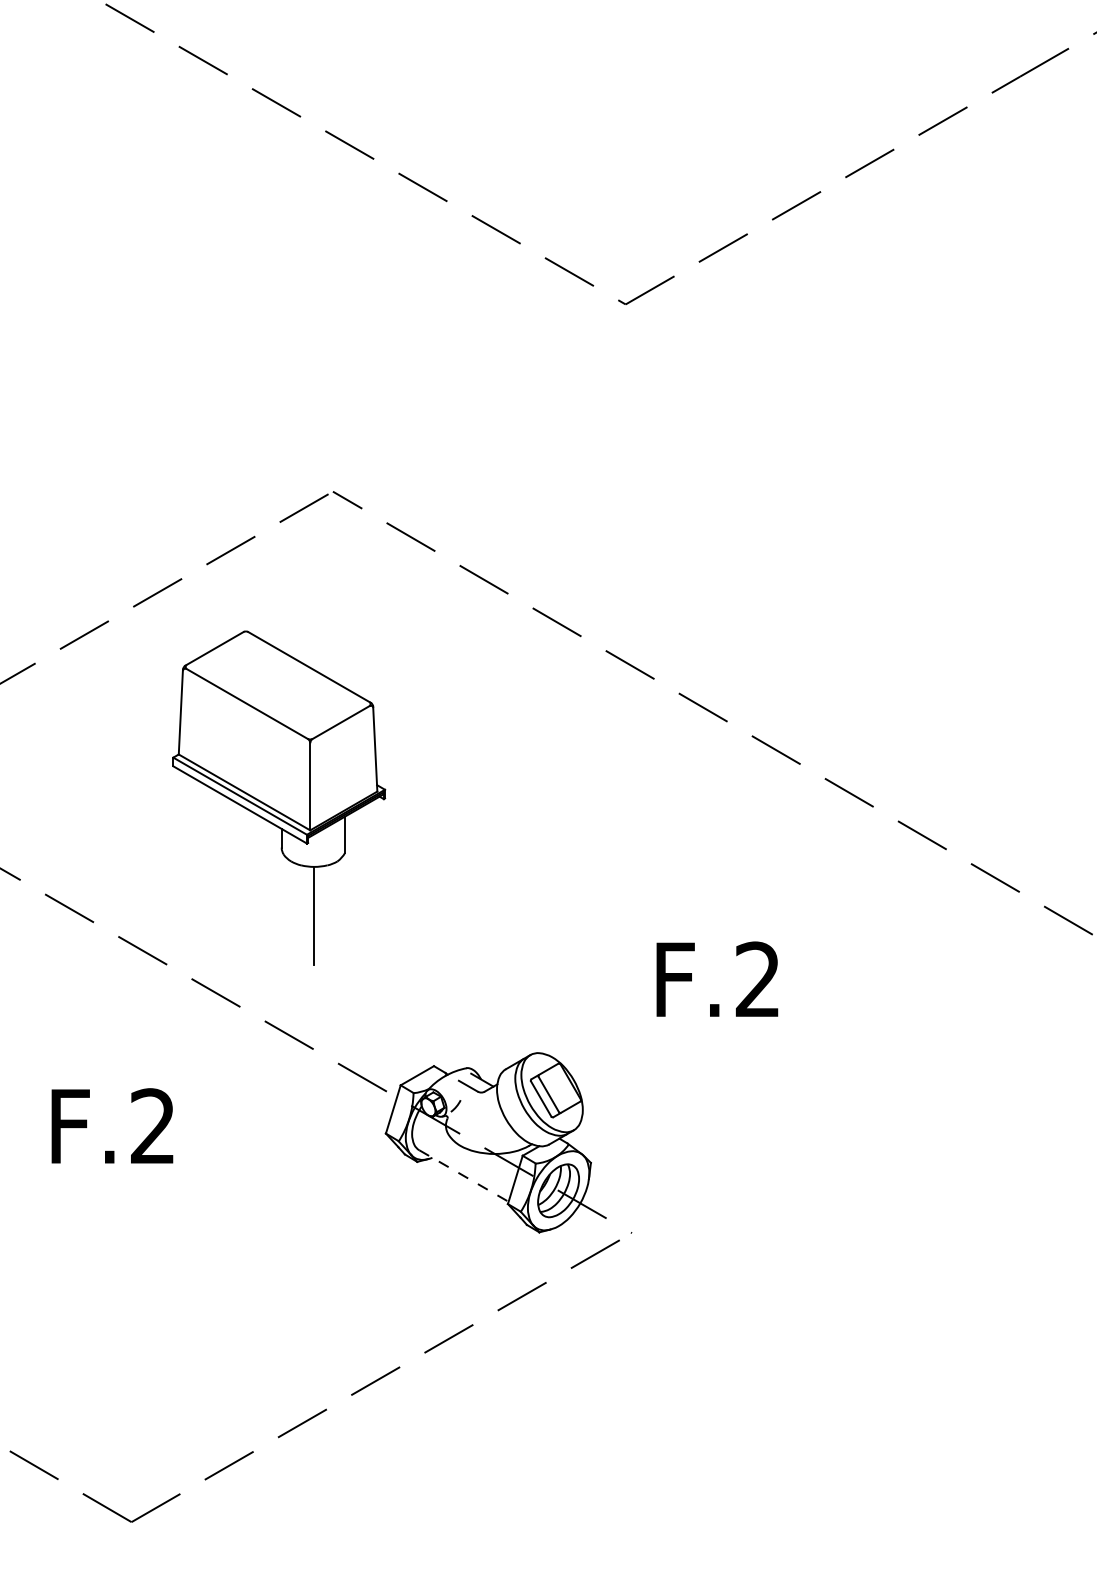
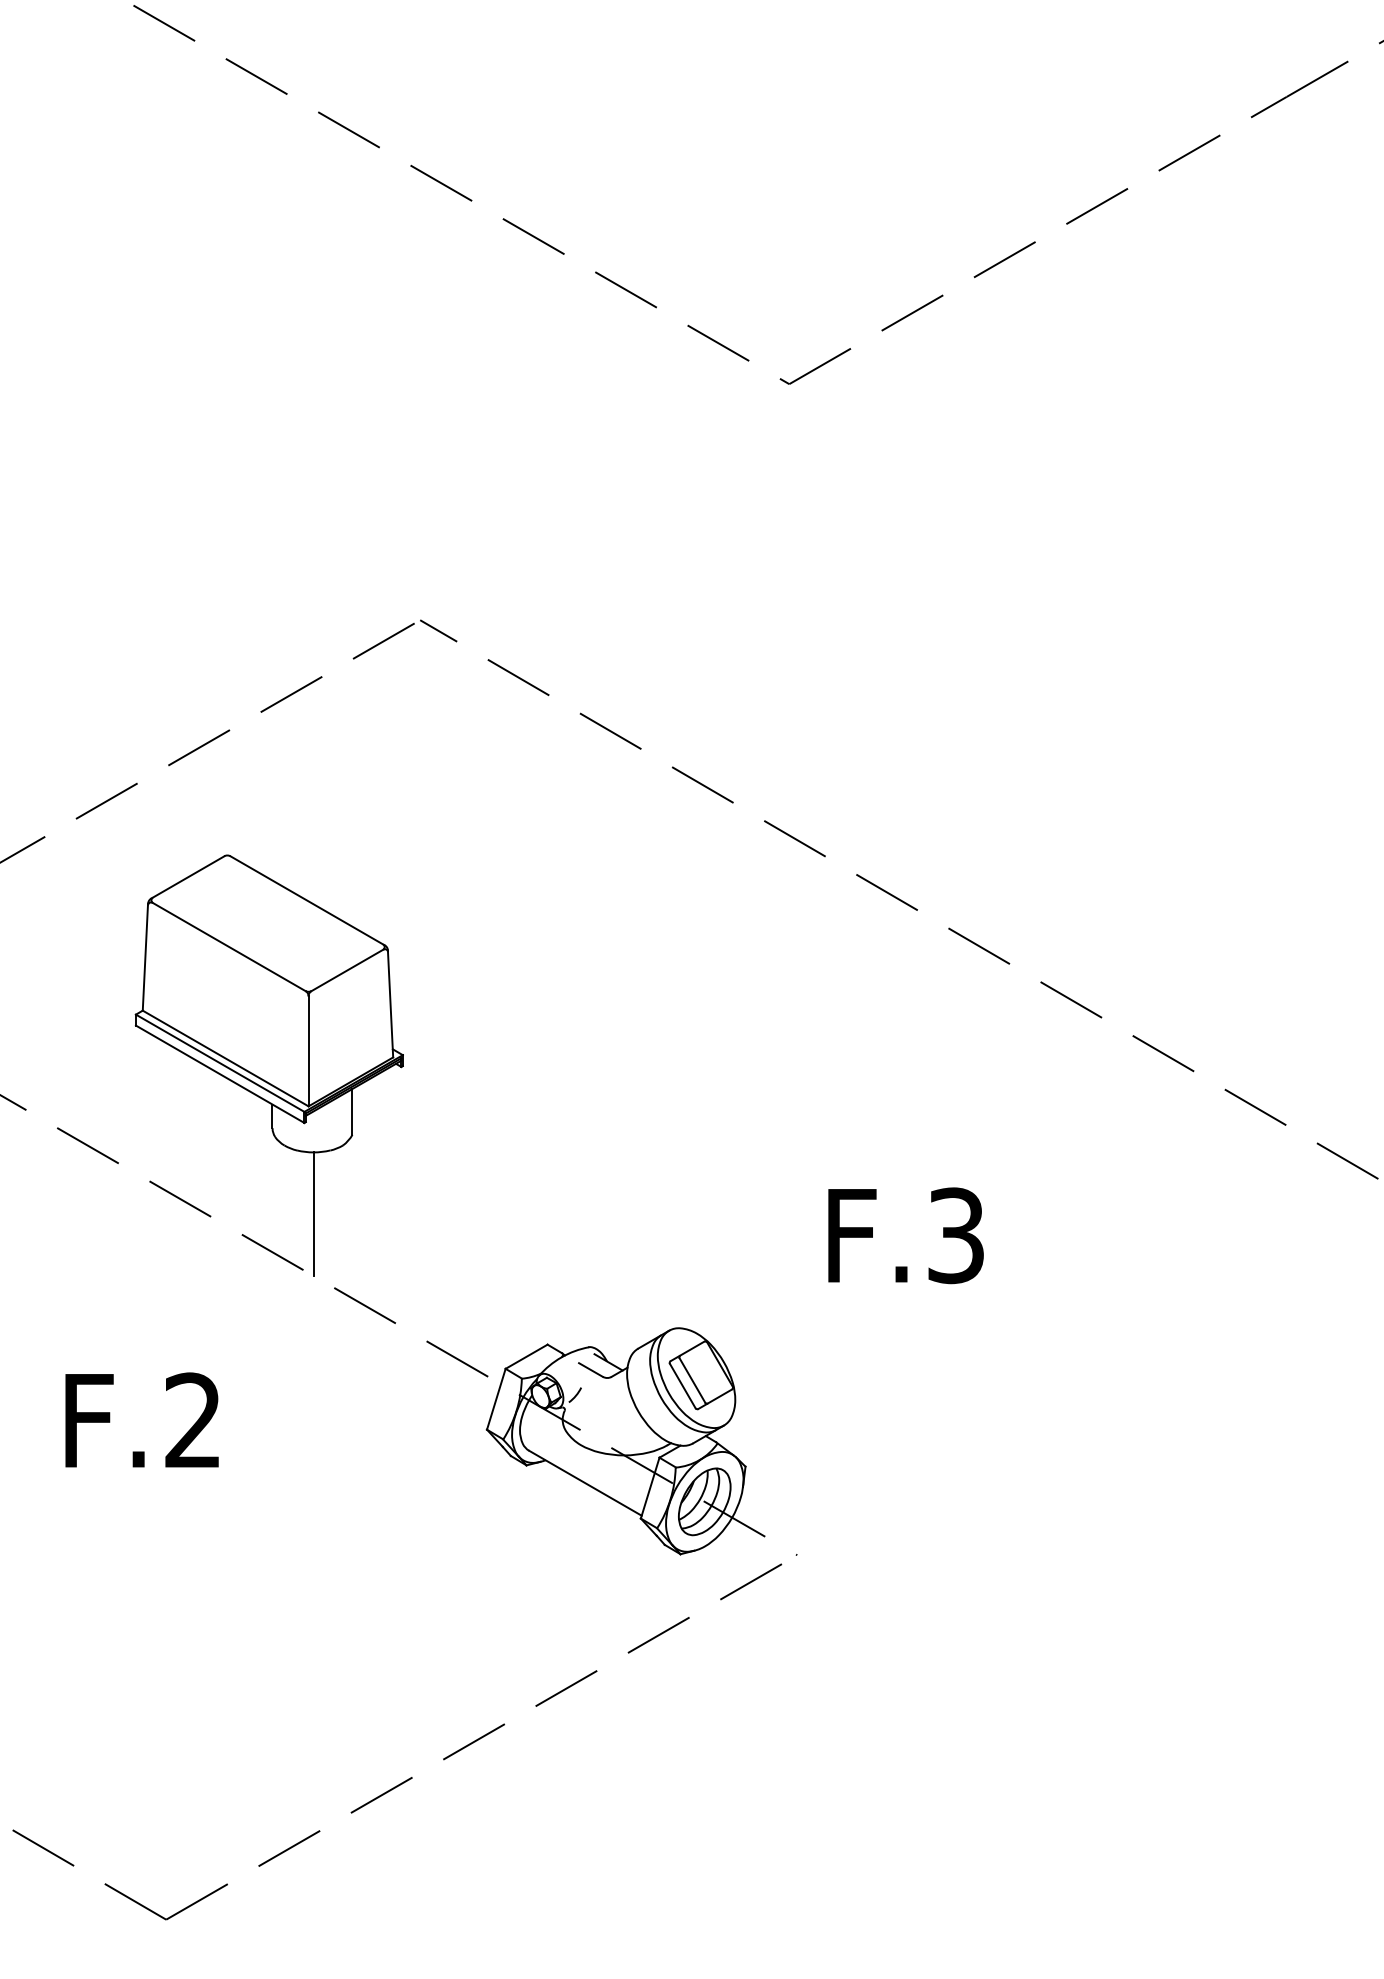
part: (278, 797) -> (268, 1065), moved
text: (757, 979) -> (955, 1235), F.2 -> F.3
line: (464, 1176) -> (585, 1483), dashed -> solid

